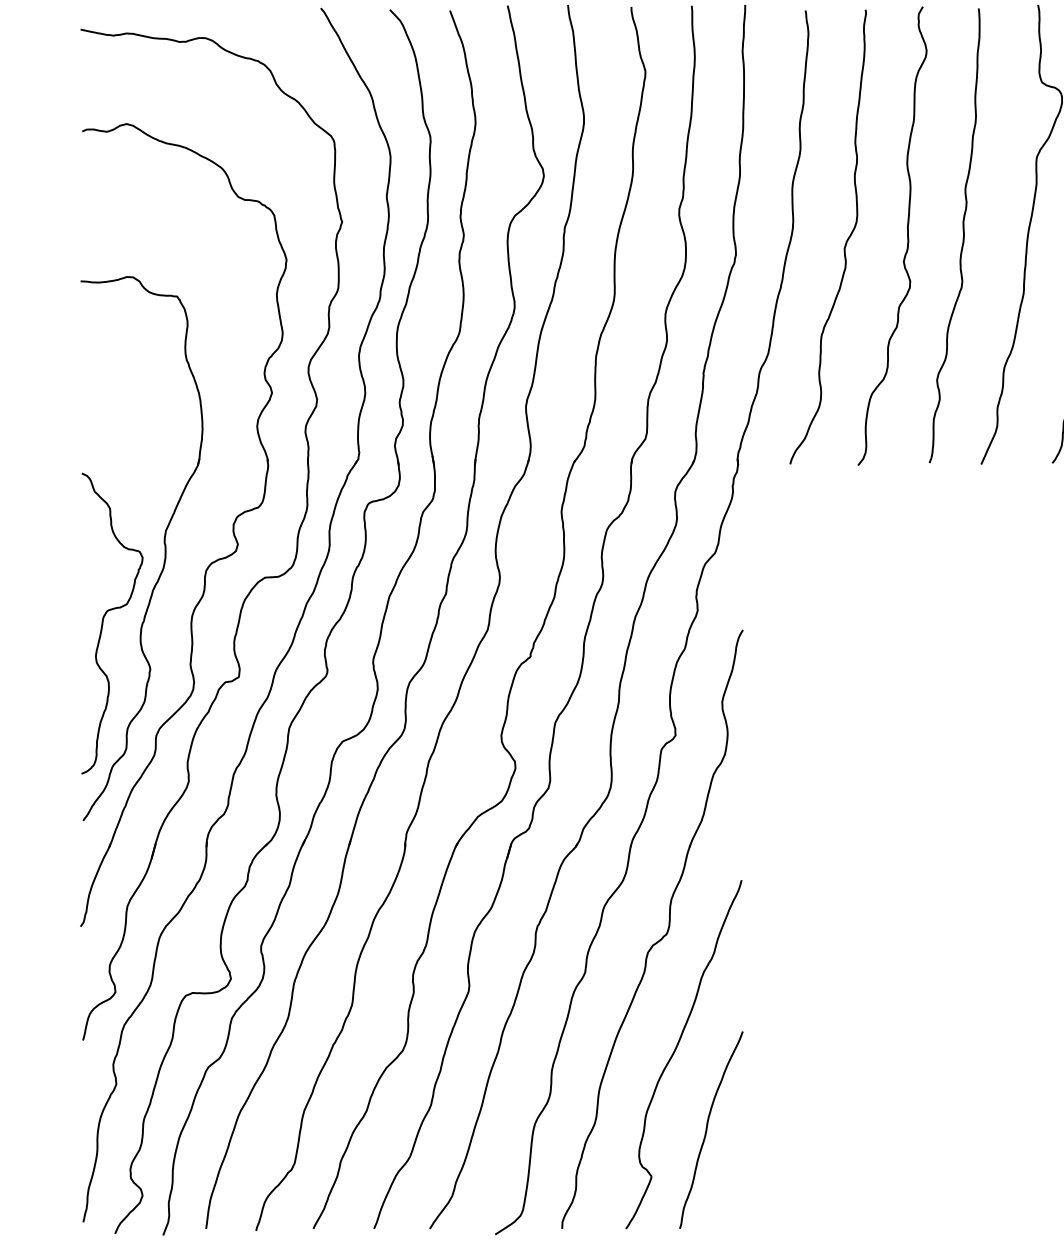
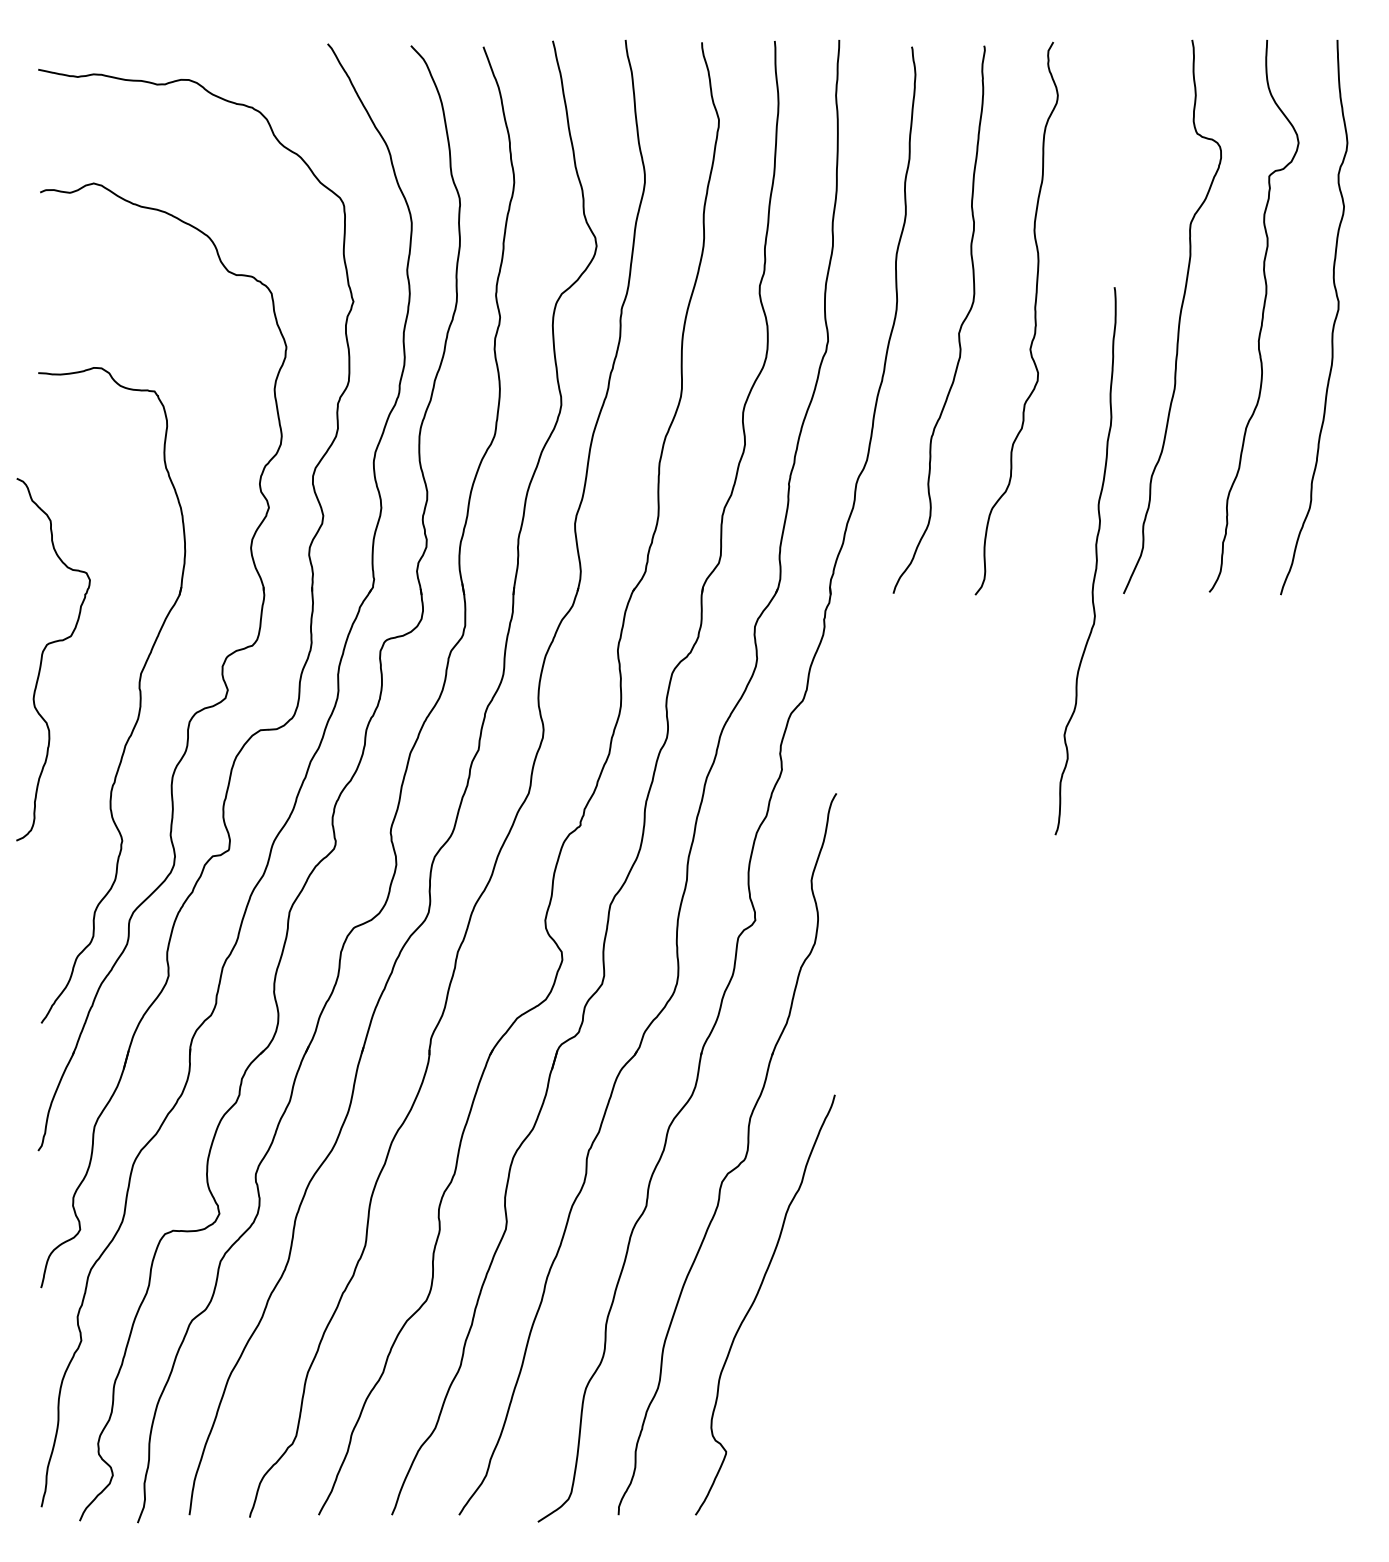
curve: (962, 236) -> (1095, 562), moved
curve: (103, 623) -> (42, 659), moved
curve: (707, 1130) -> (793, 1396), removed

